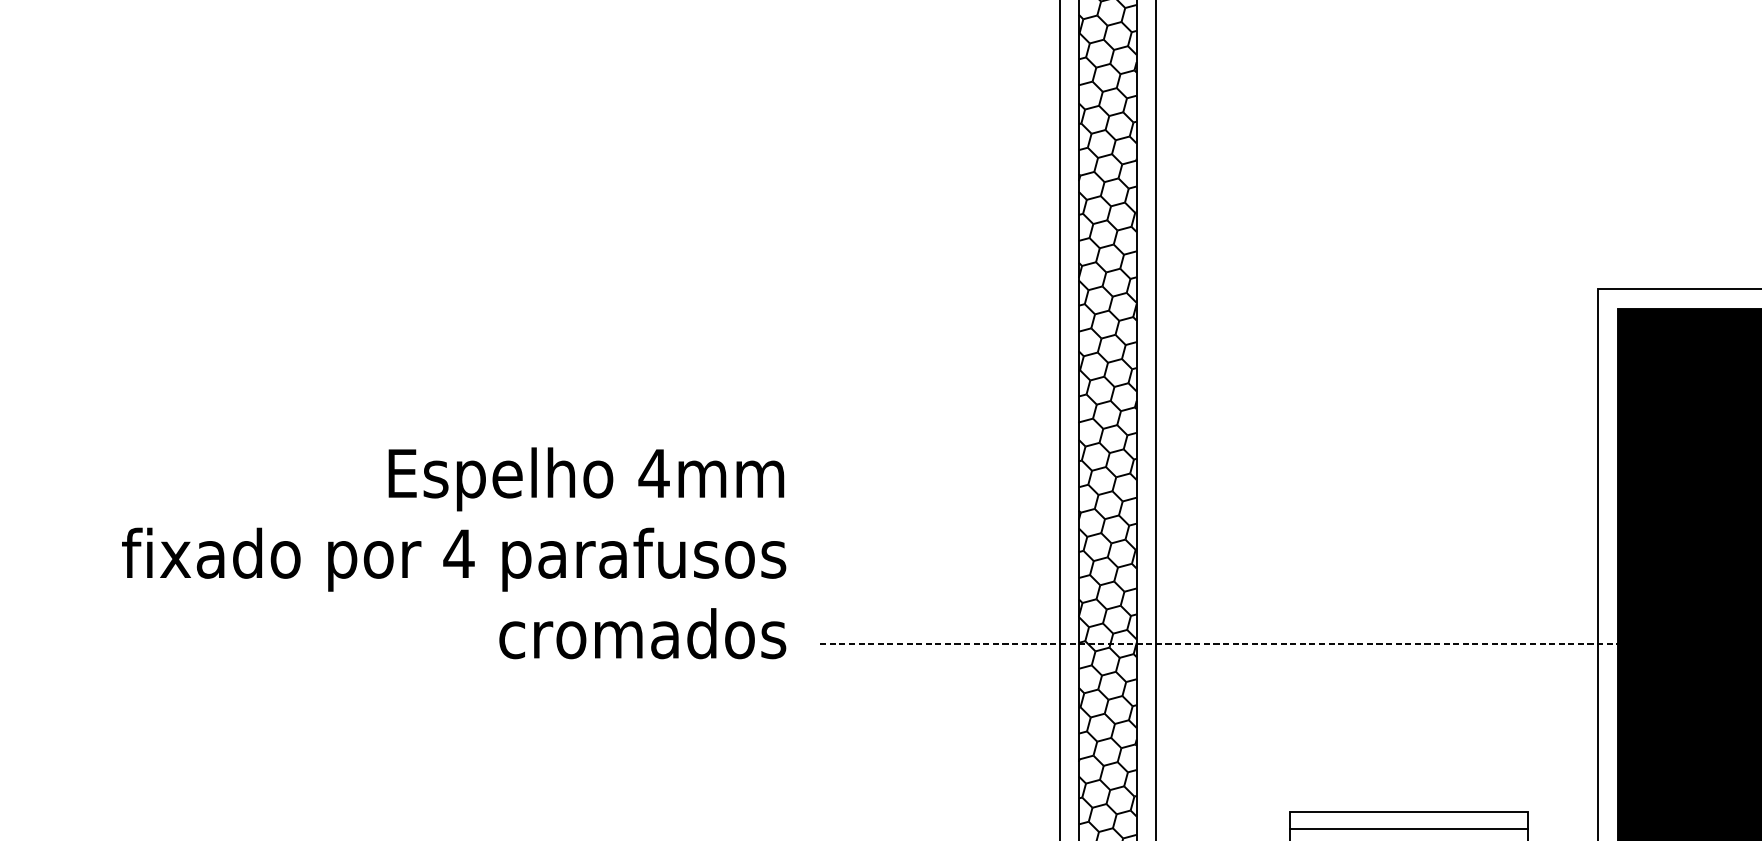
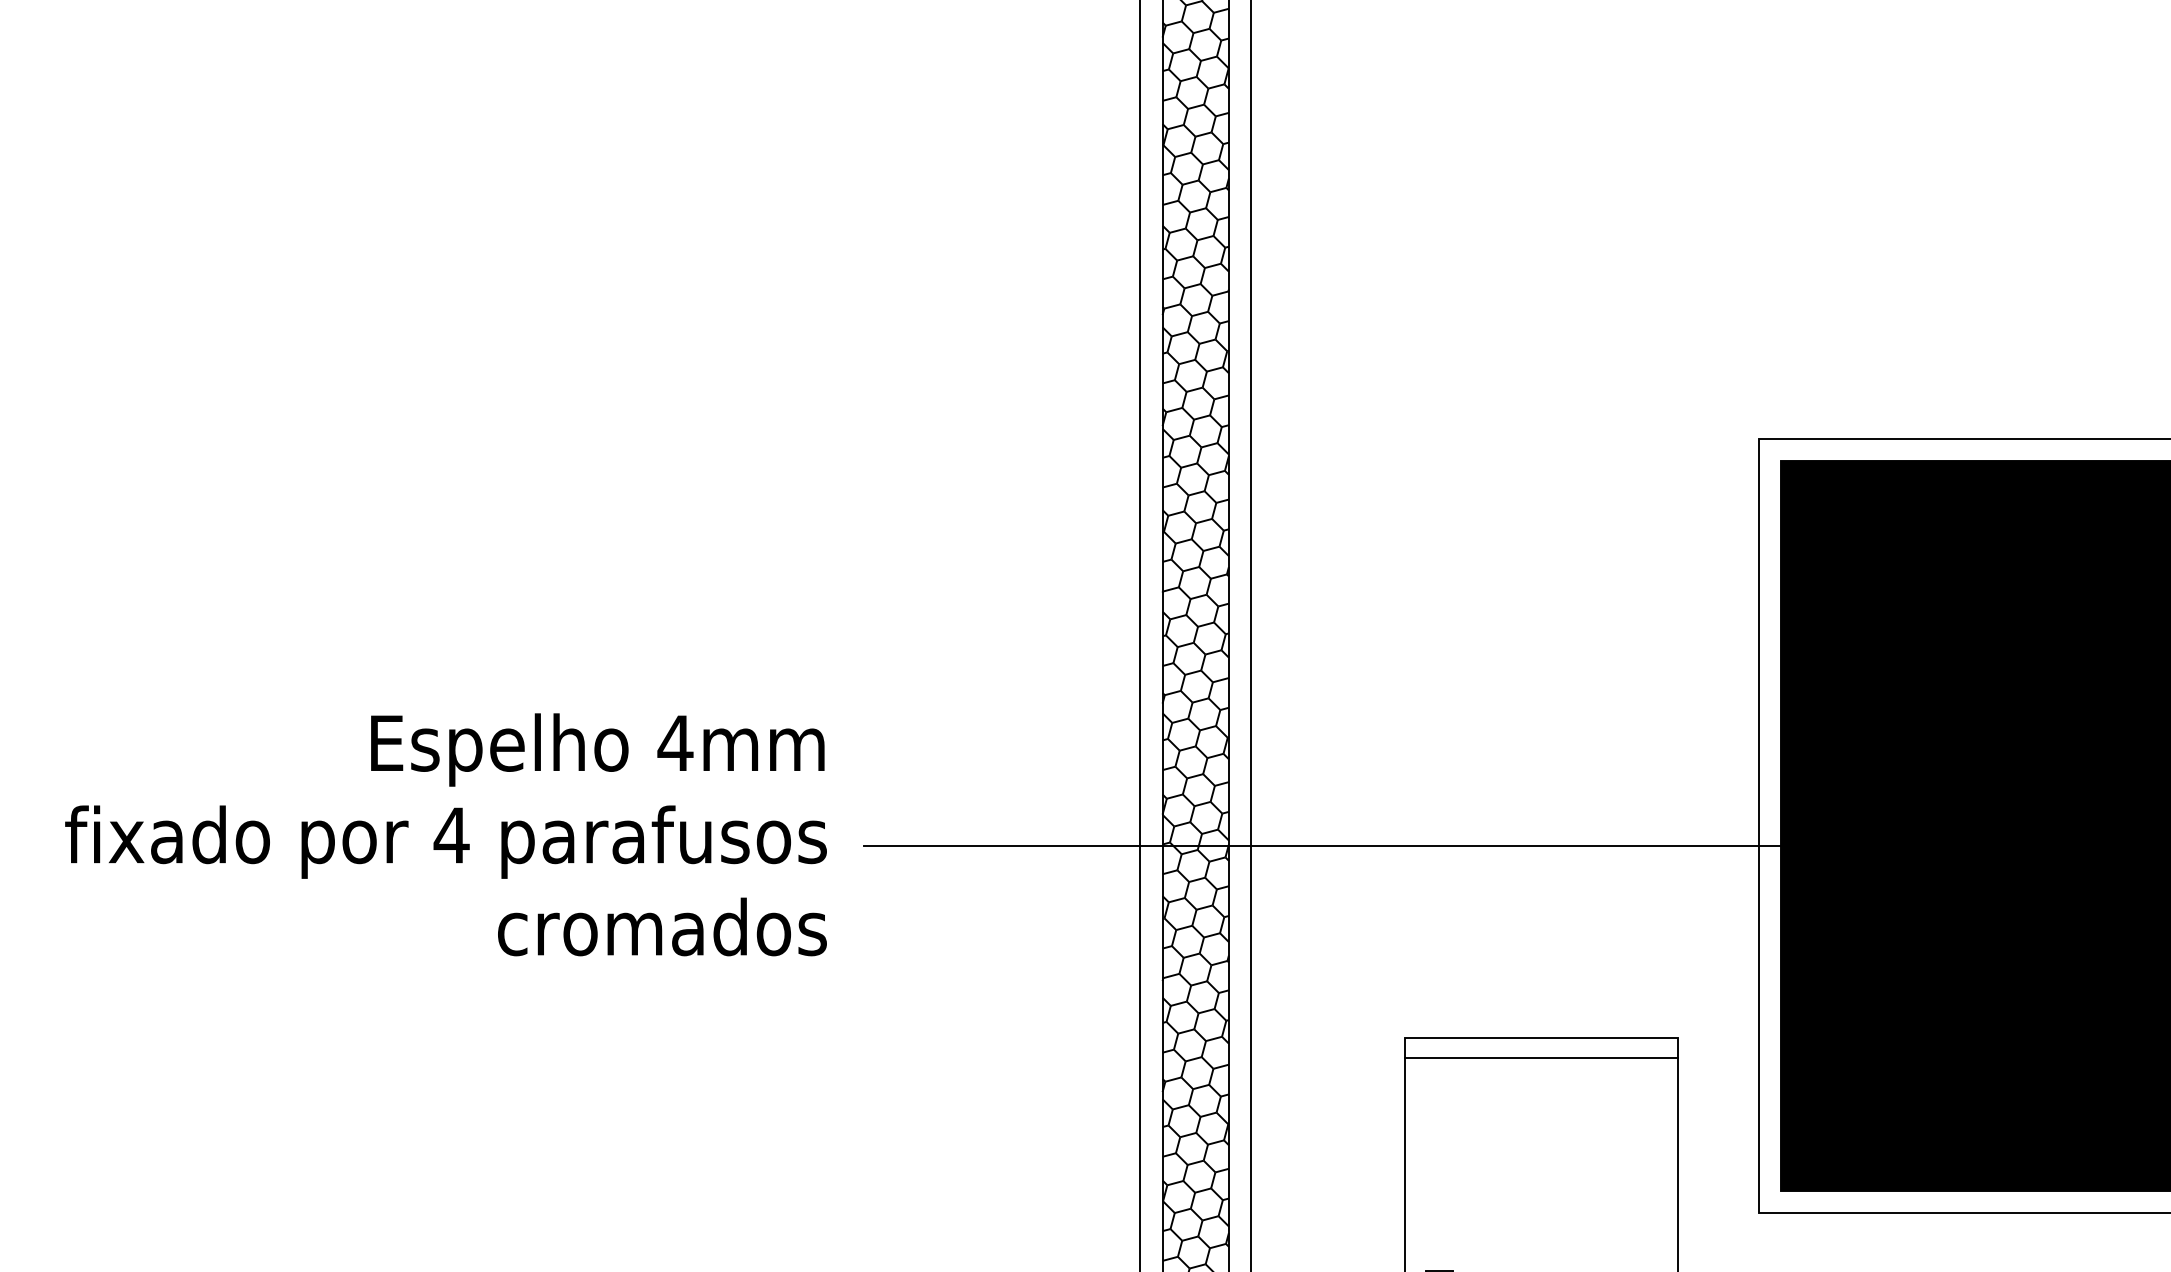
text: (453, 553) -> (445, 834), moved
line: (1272, 643) -> (1384, 845), dashed -> solid

